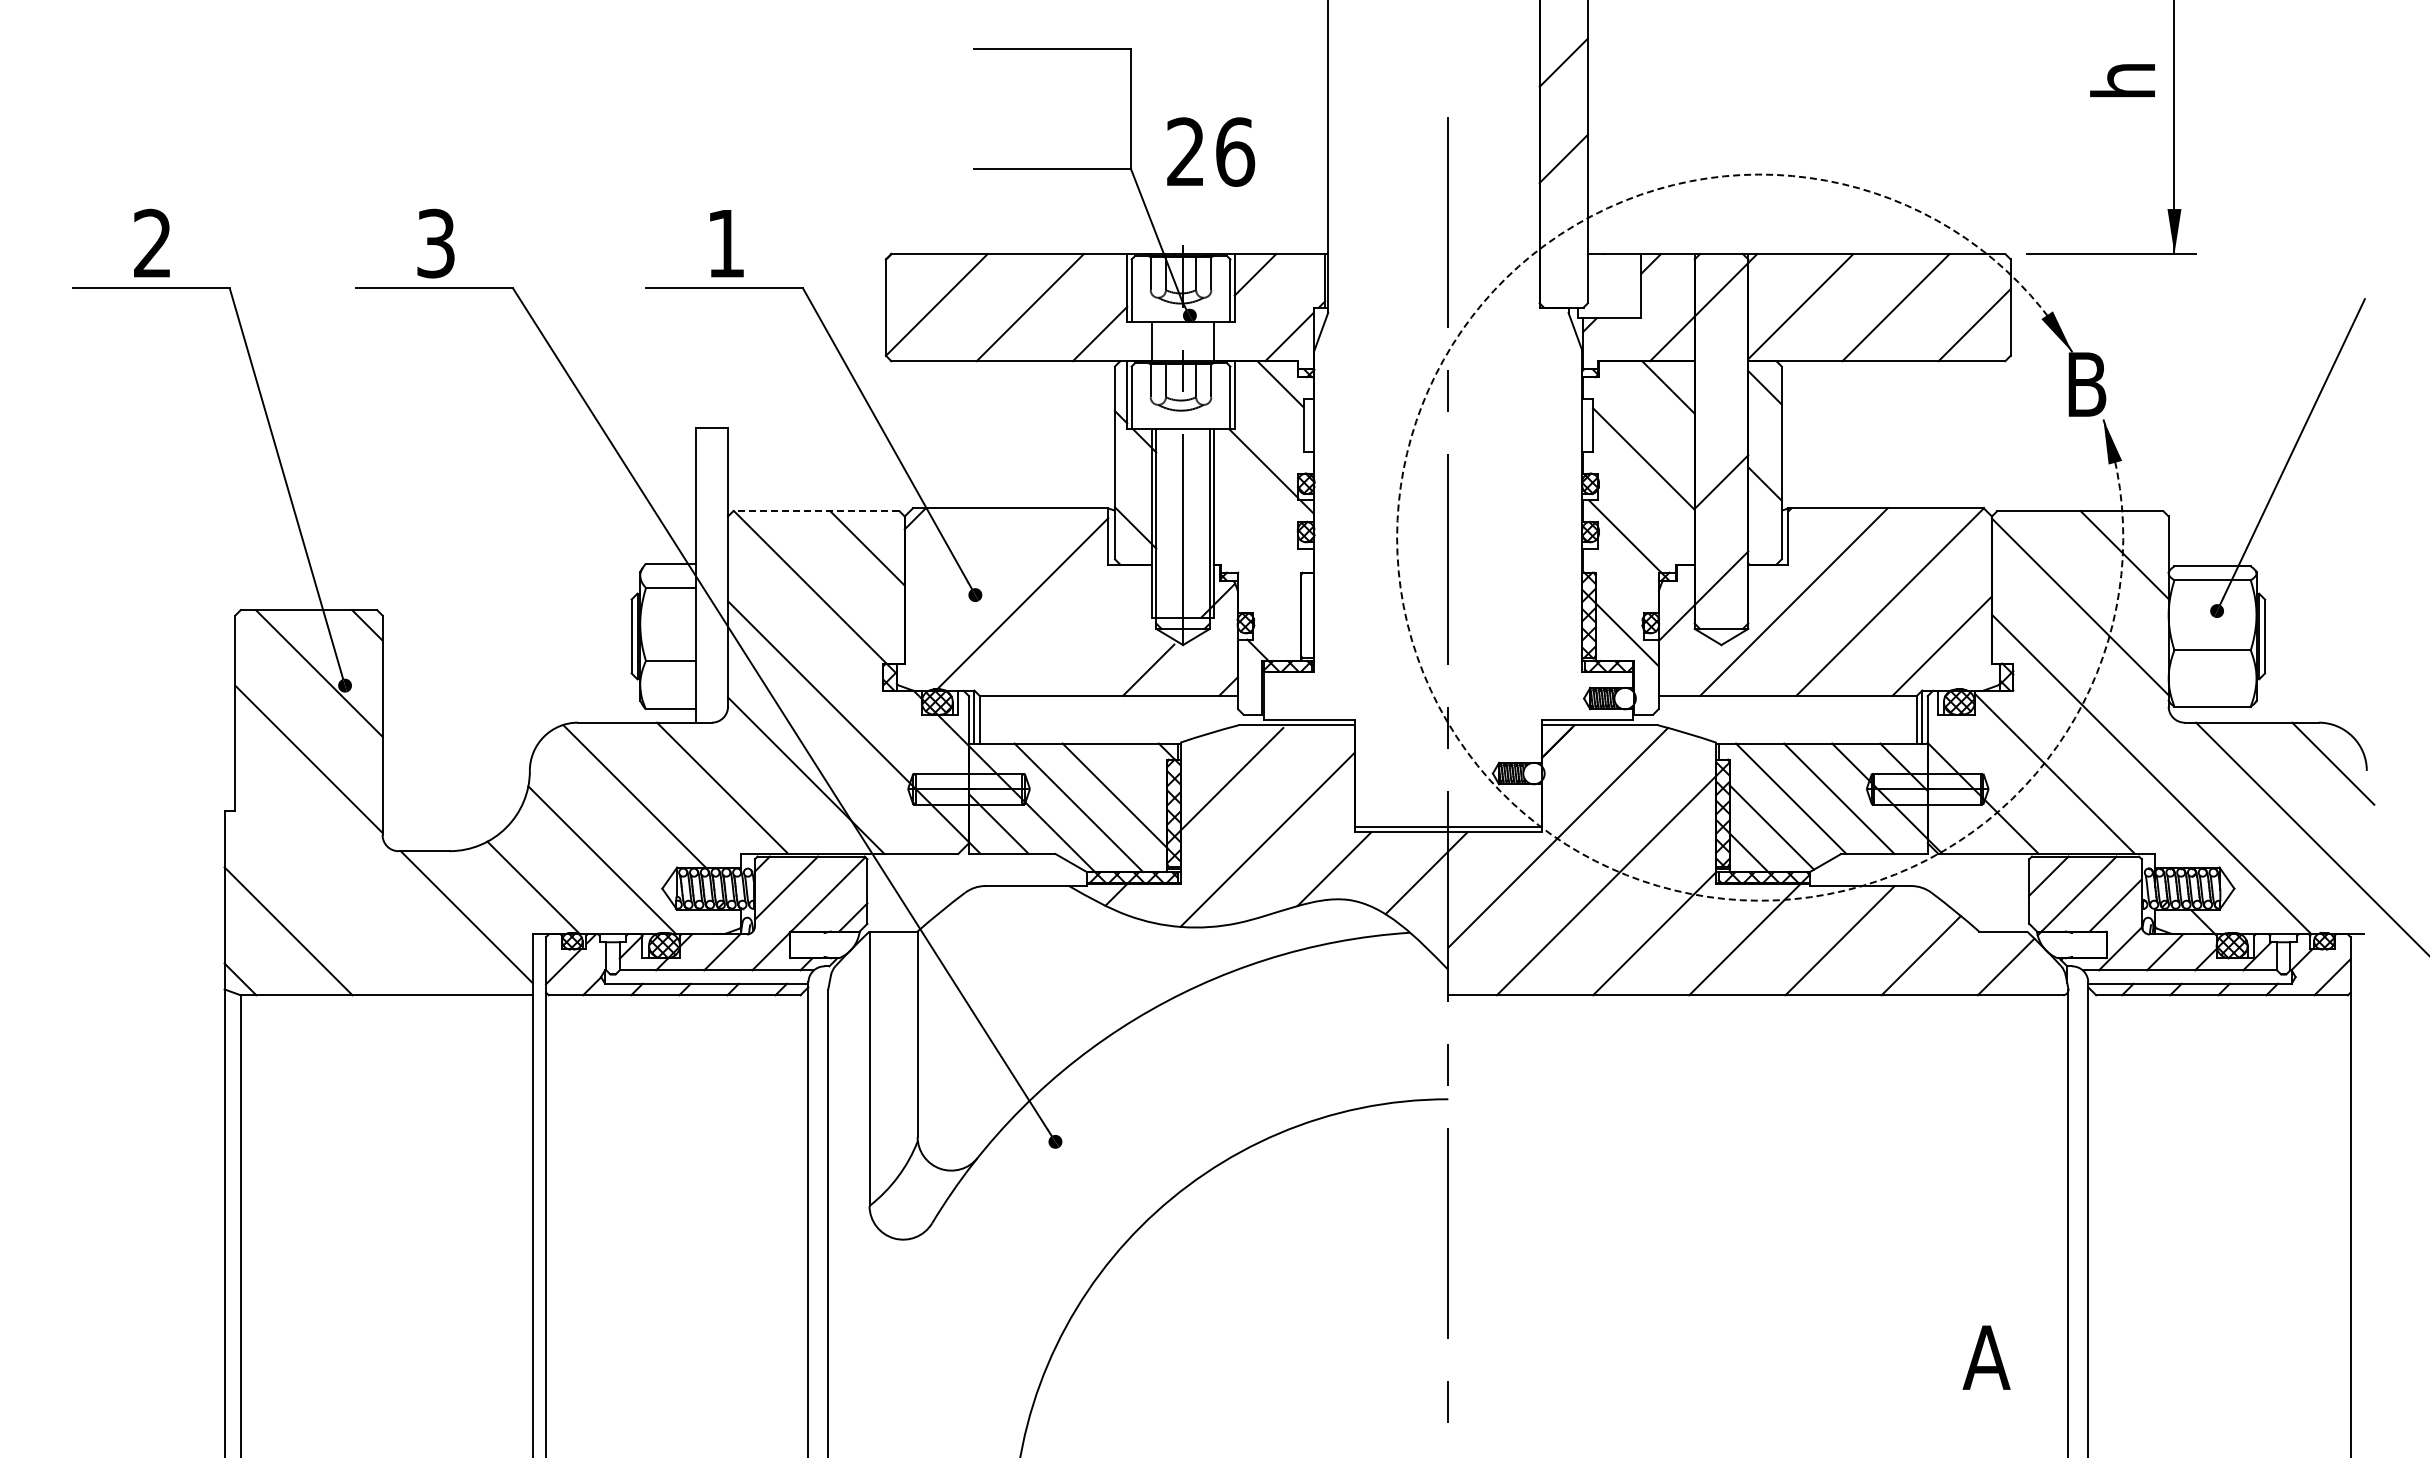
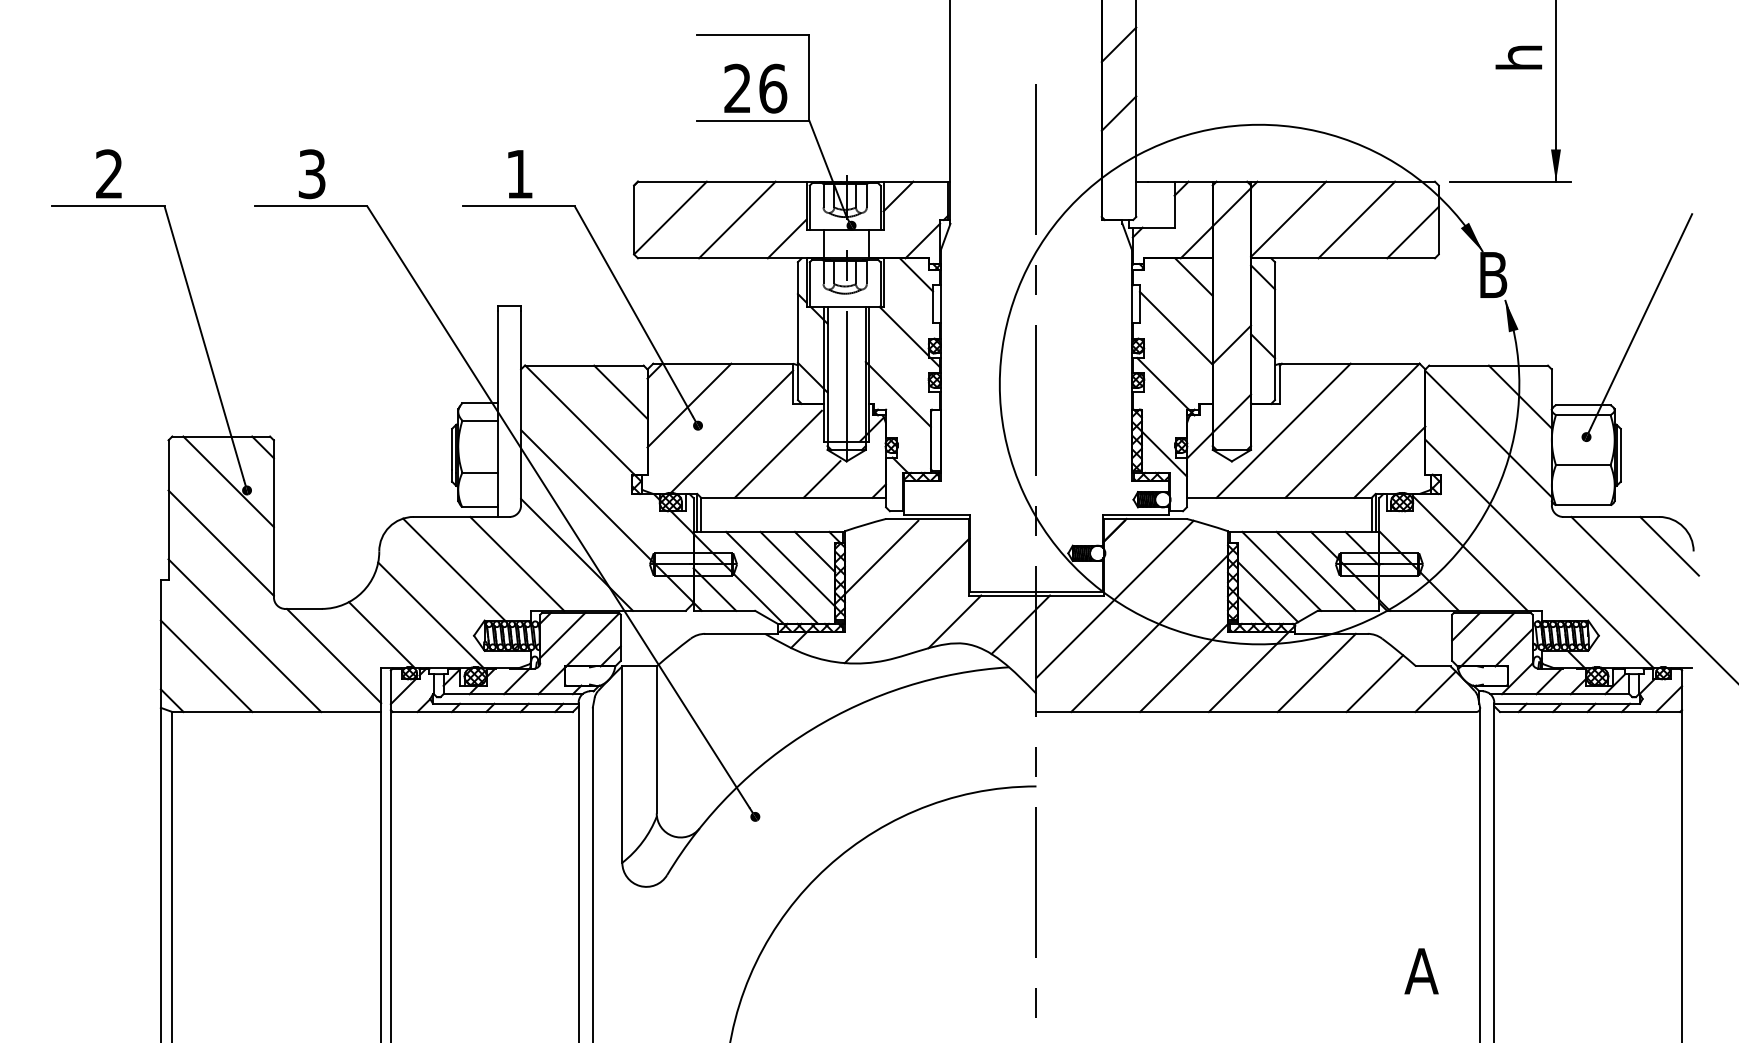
text: (1211, 151) -> (756, 88), moved
line: (815, 511) -> (583, 365), dashed -> solid
line: (1254, 550) -> (897, 393), added
line: (962, 566) -> (688, 405), added
line: (1087, 634) -> (778, 453), added
arc: (1430, 690) -> (1023, 493), dashed -> solid
line: (1138, 771) -> (814, 551), added
line: (341, 888) -> (244, 635), added

